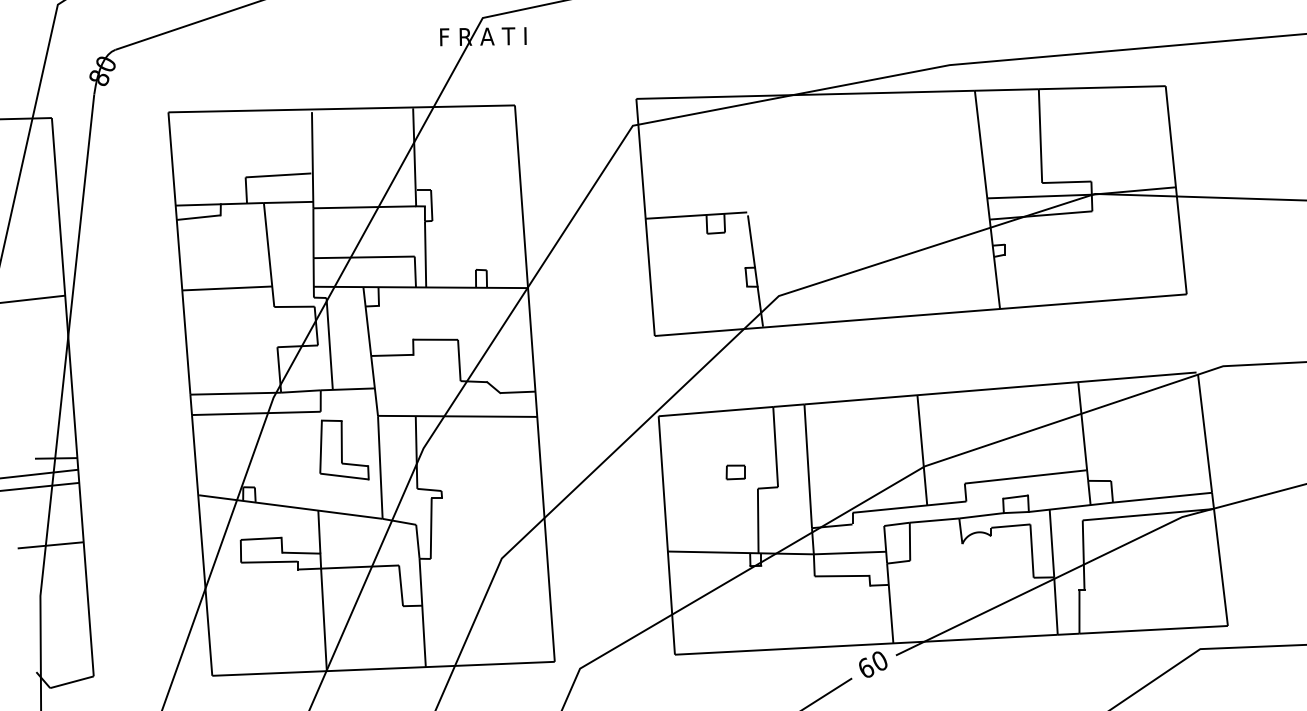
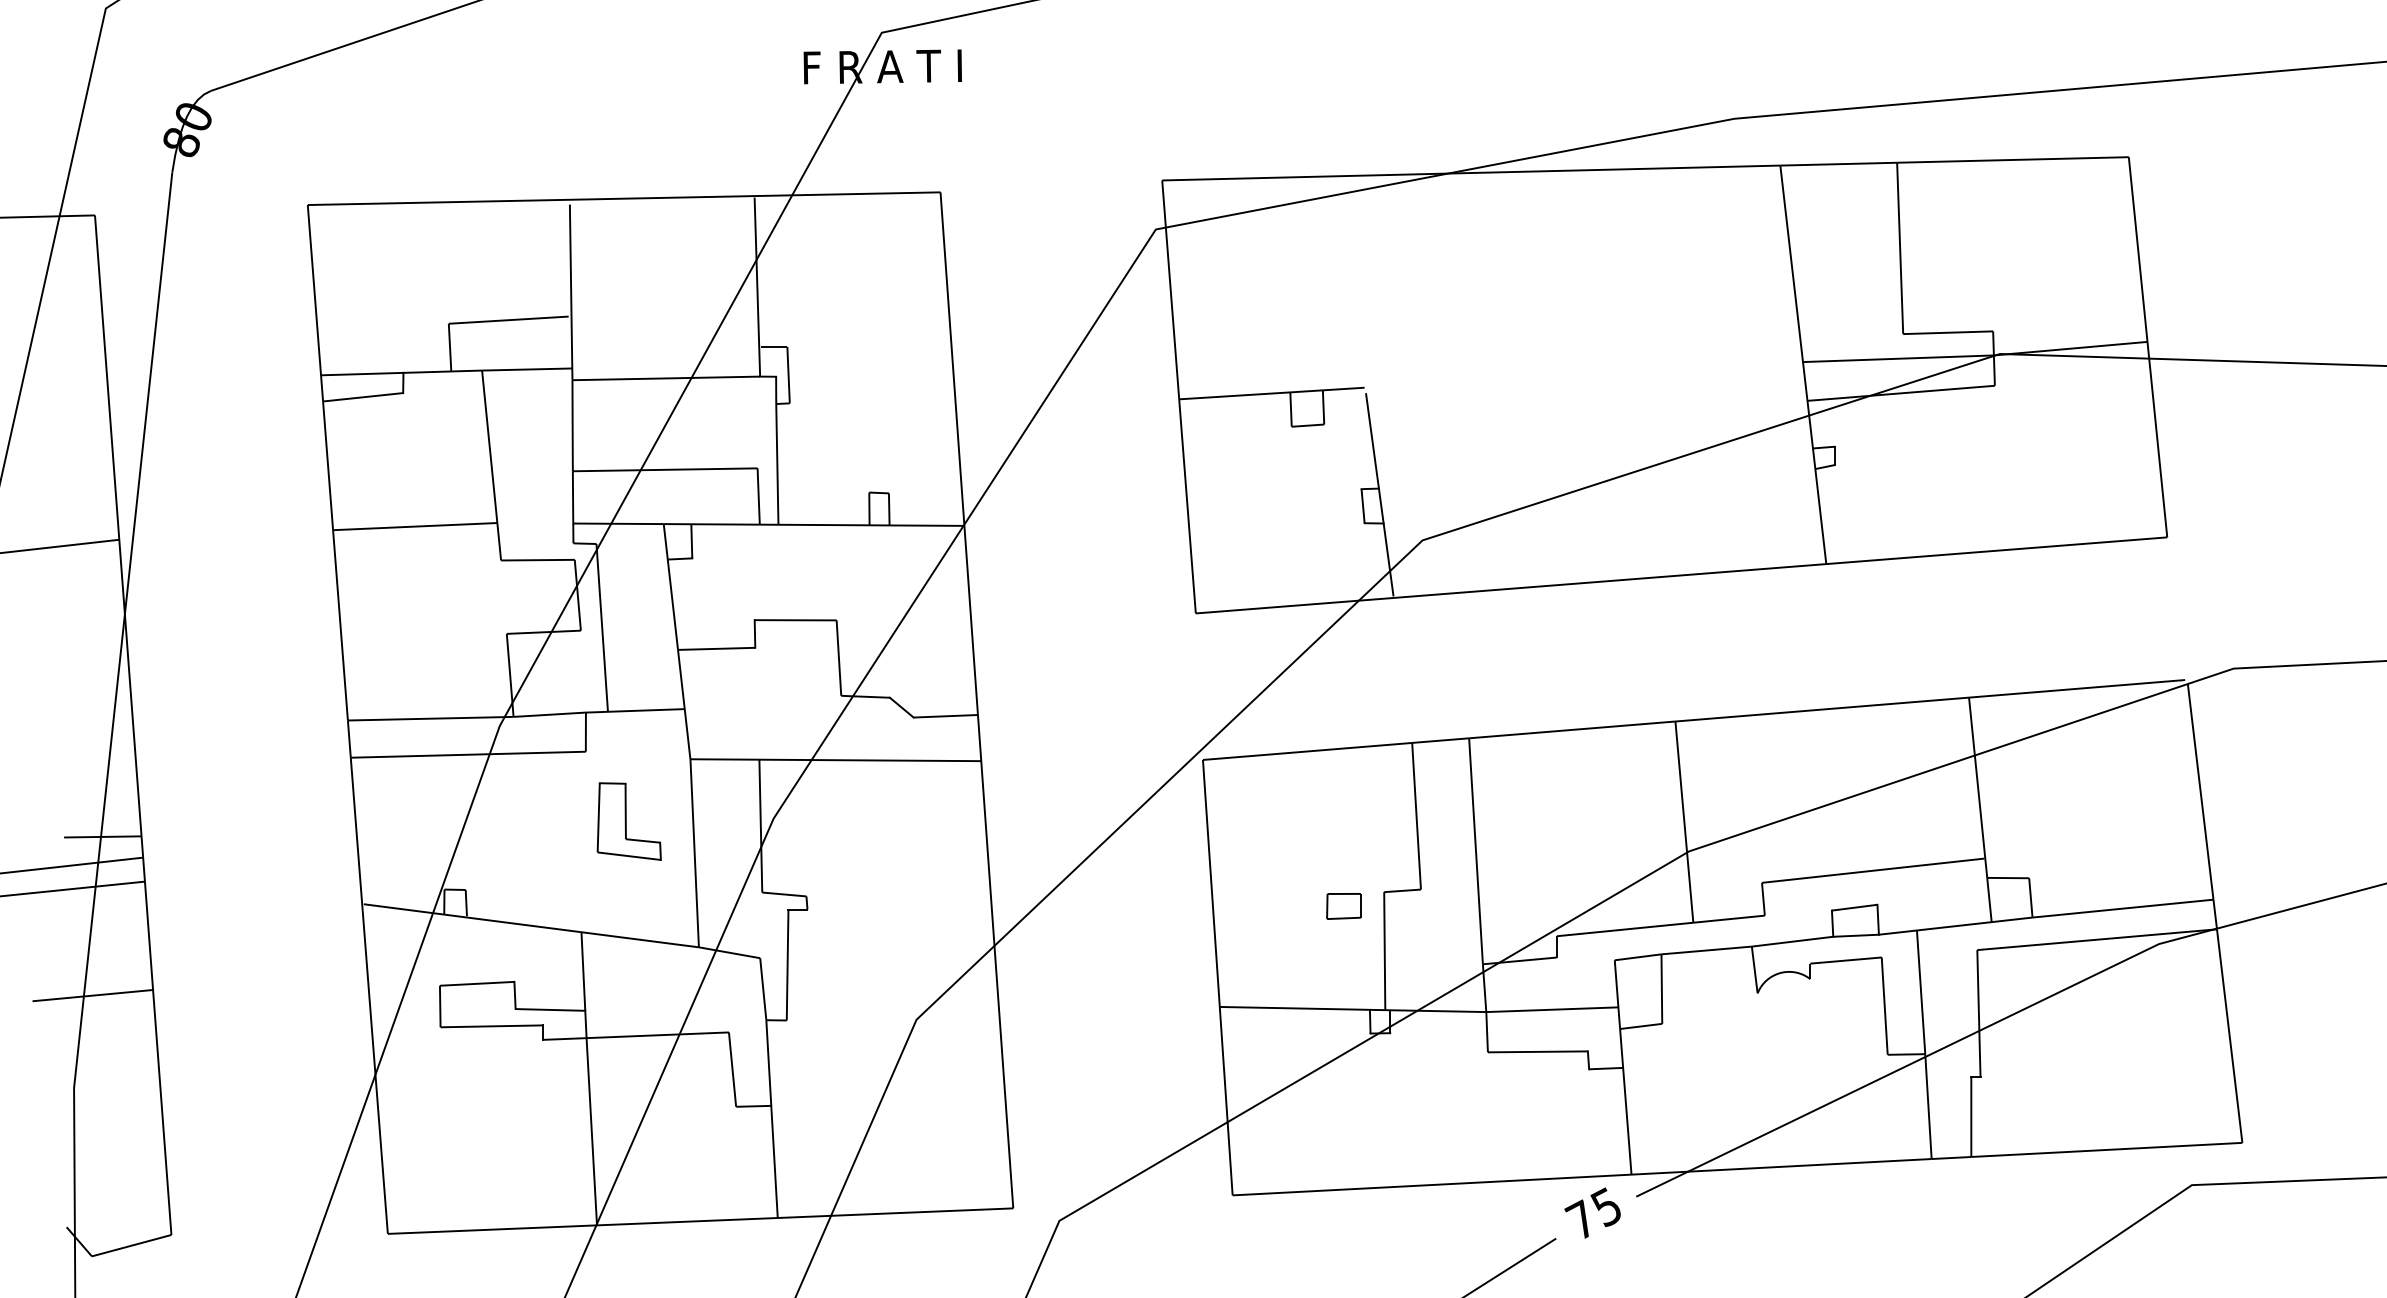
part: (344, 449) -> (629, 820), size x0.71
part: (735, 472) -> (1343, 906), moved
text: (871, 664) -> (1591, 1213), 60 -> 75

